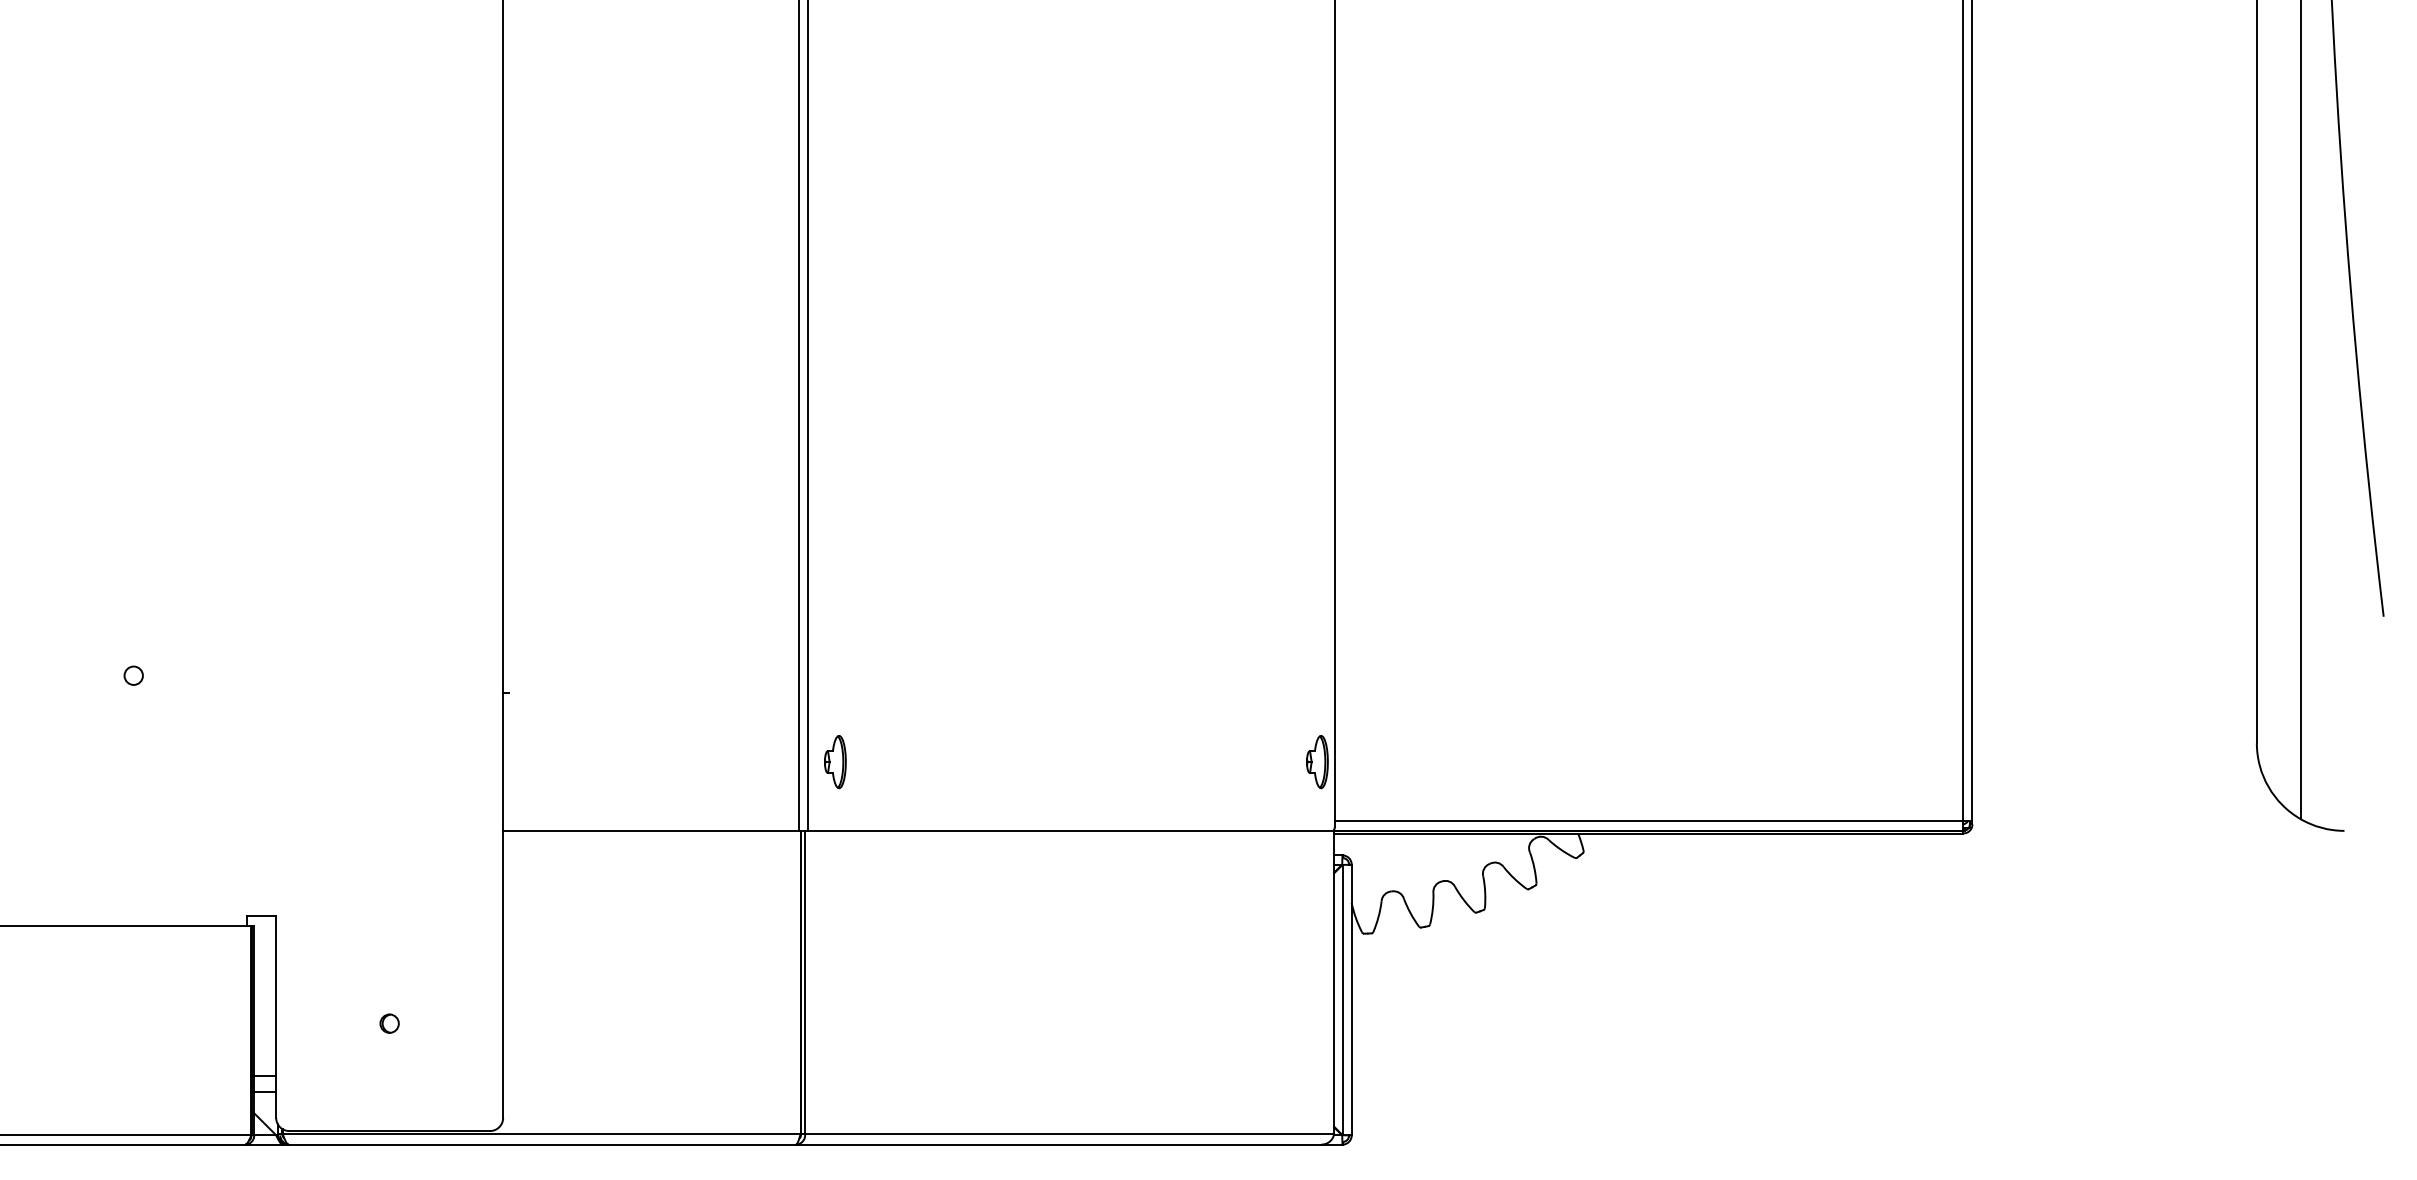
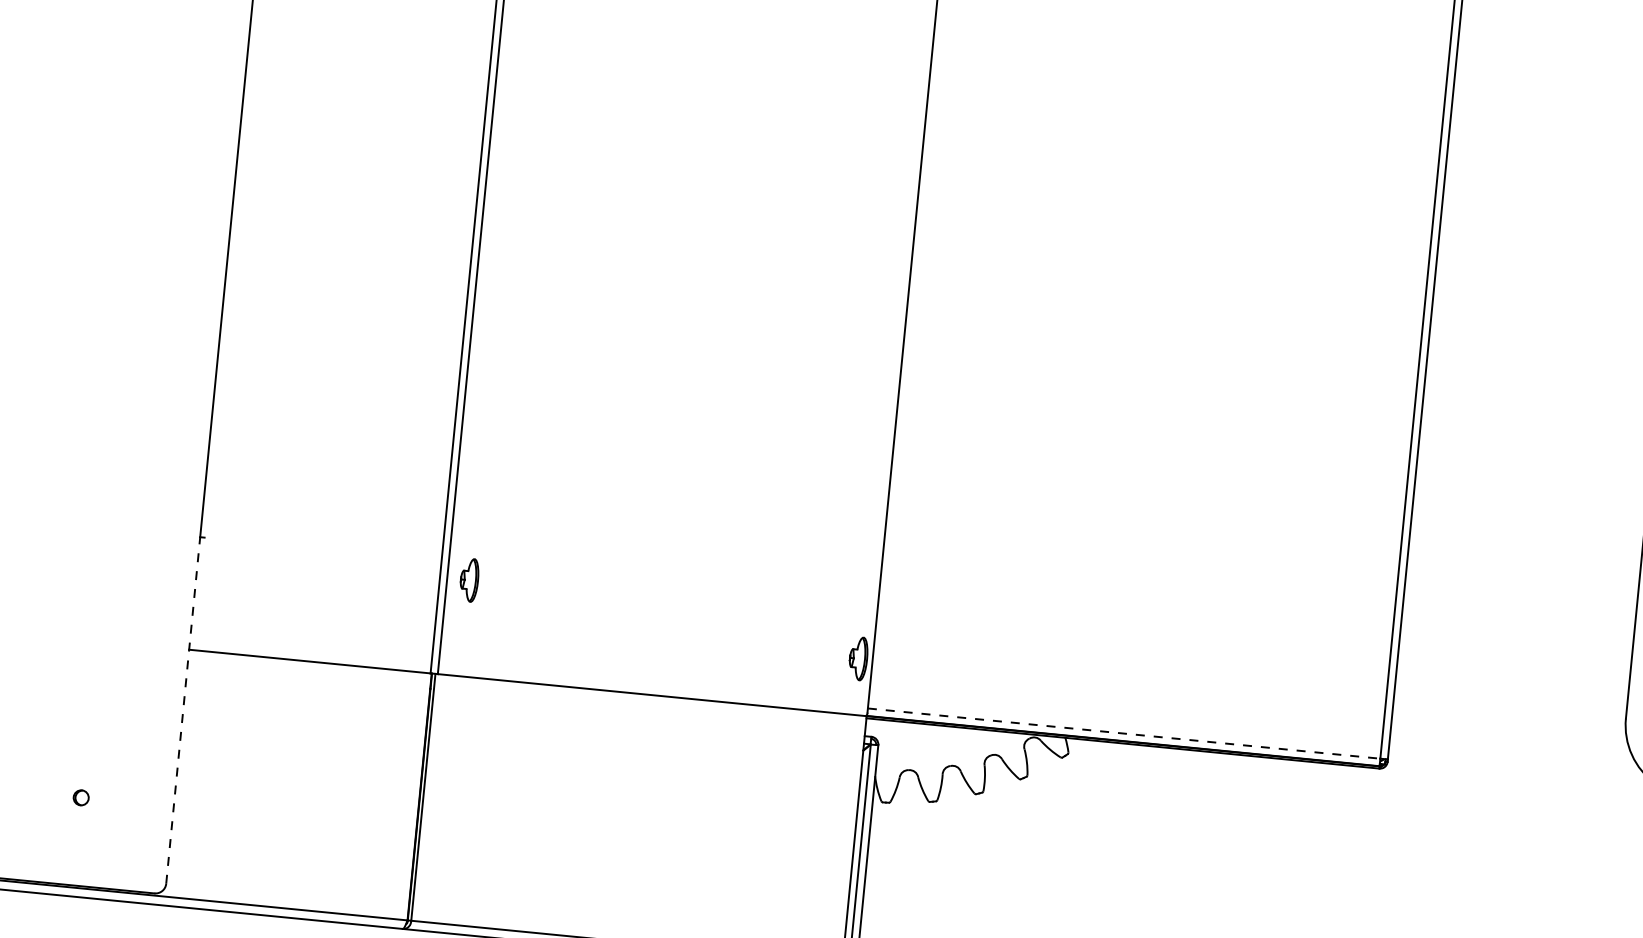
part: (835, 762) -> (469, 580), moved
line: (1649, 821) -> (1124, 733), solid -> dashed
line: (503, 905) -> (183, 710), solid -> dashed

